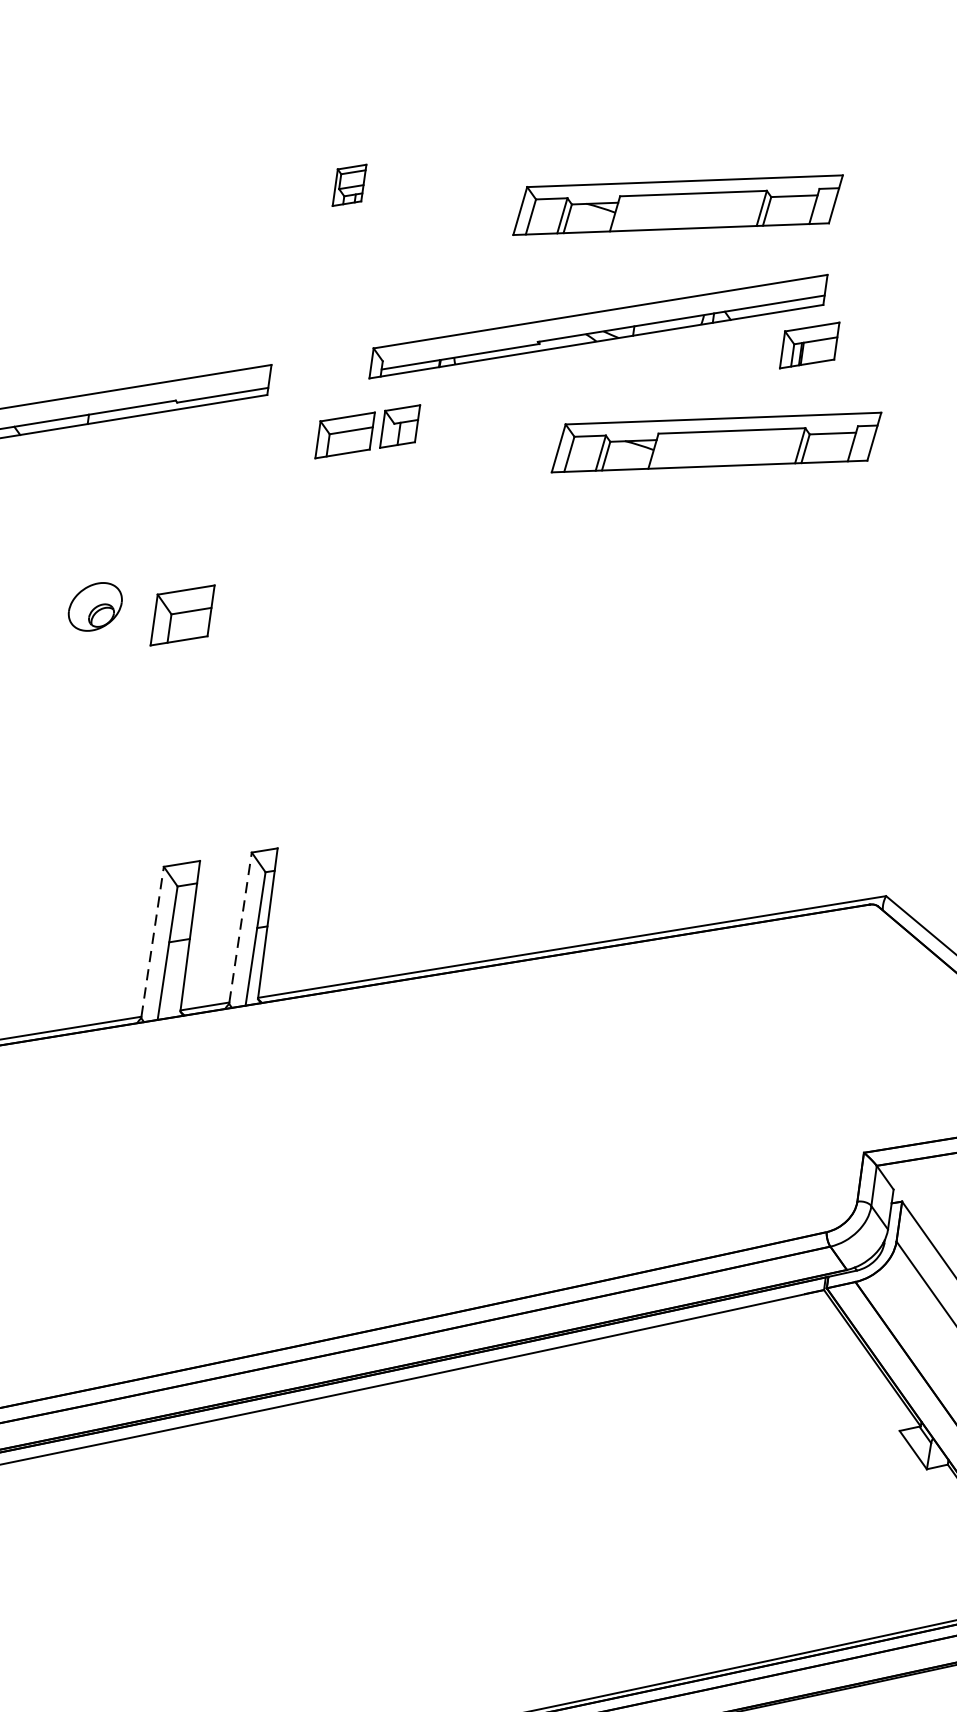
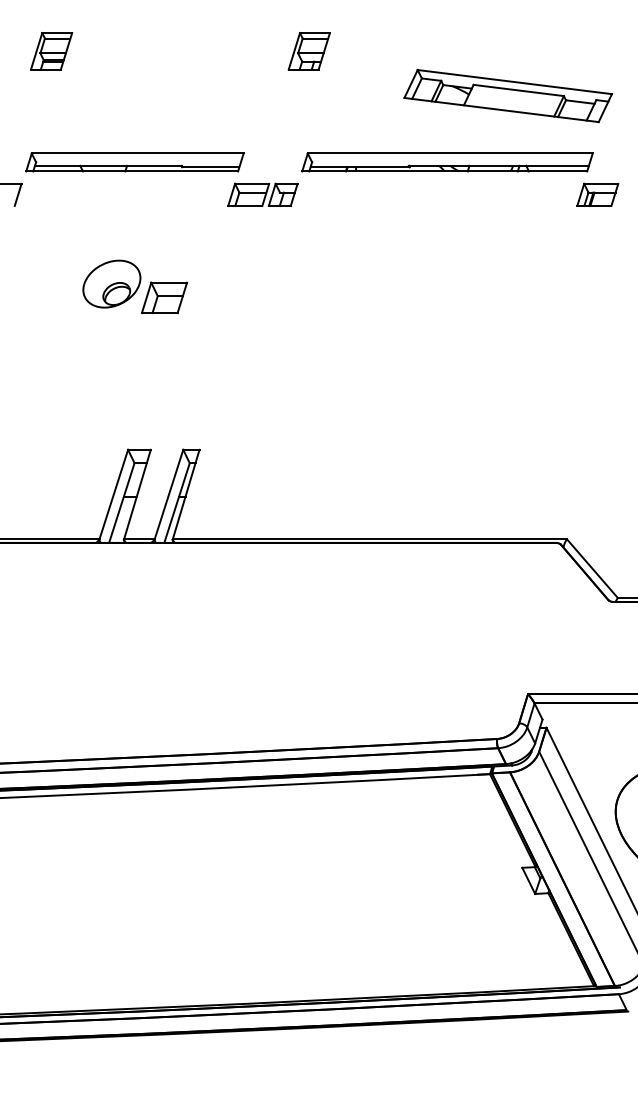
part: (348, 185) -> (308, 51), size x1.67
part: (809, 344) -> (597, 194), moved
part: (366, 431) -> (262, 194), moved
part: (715, 443) -> (507, 245), removed
part: (94, 606) -> (111, 283), size x1.67
line: (241, 927) -> (169, 494), dashed -> solid
line: (152, 941) -> (113, 494), dashed -> solid

